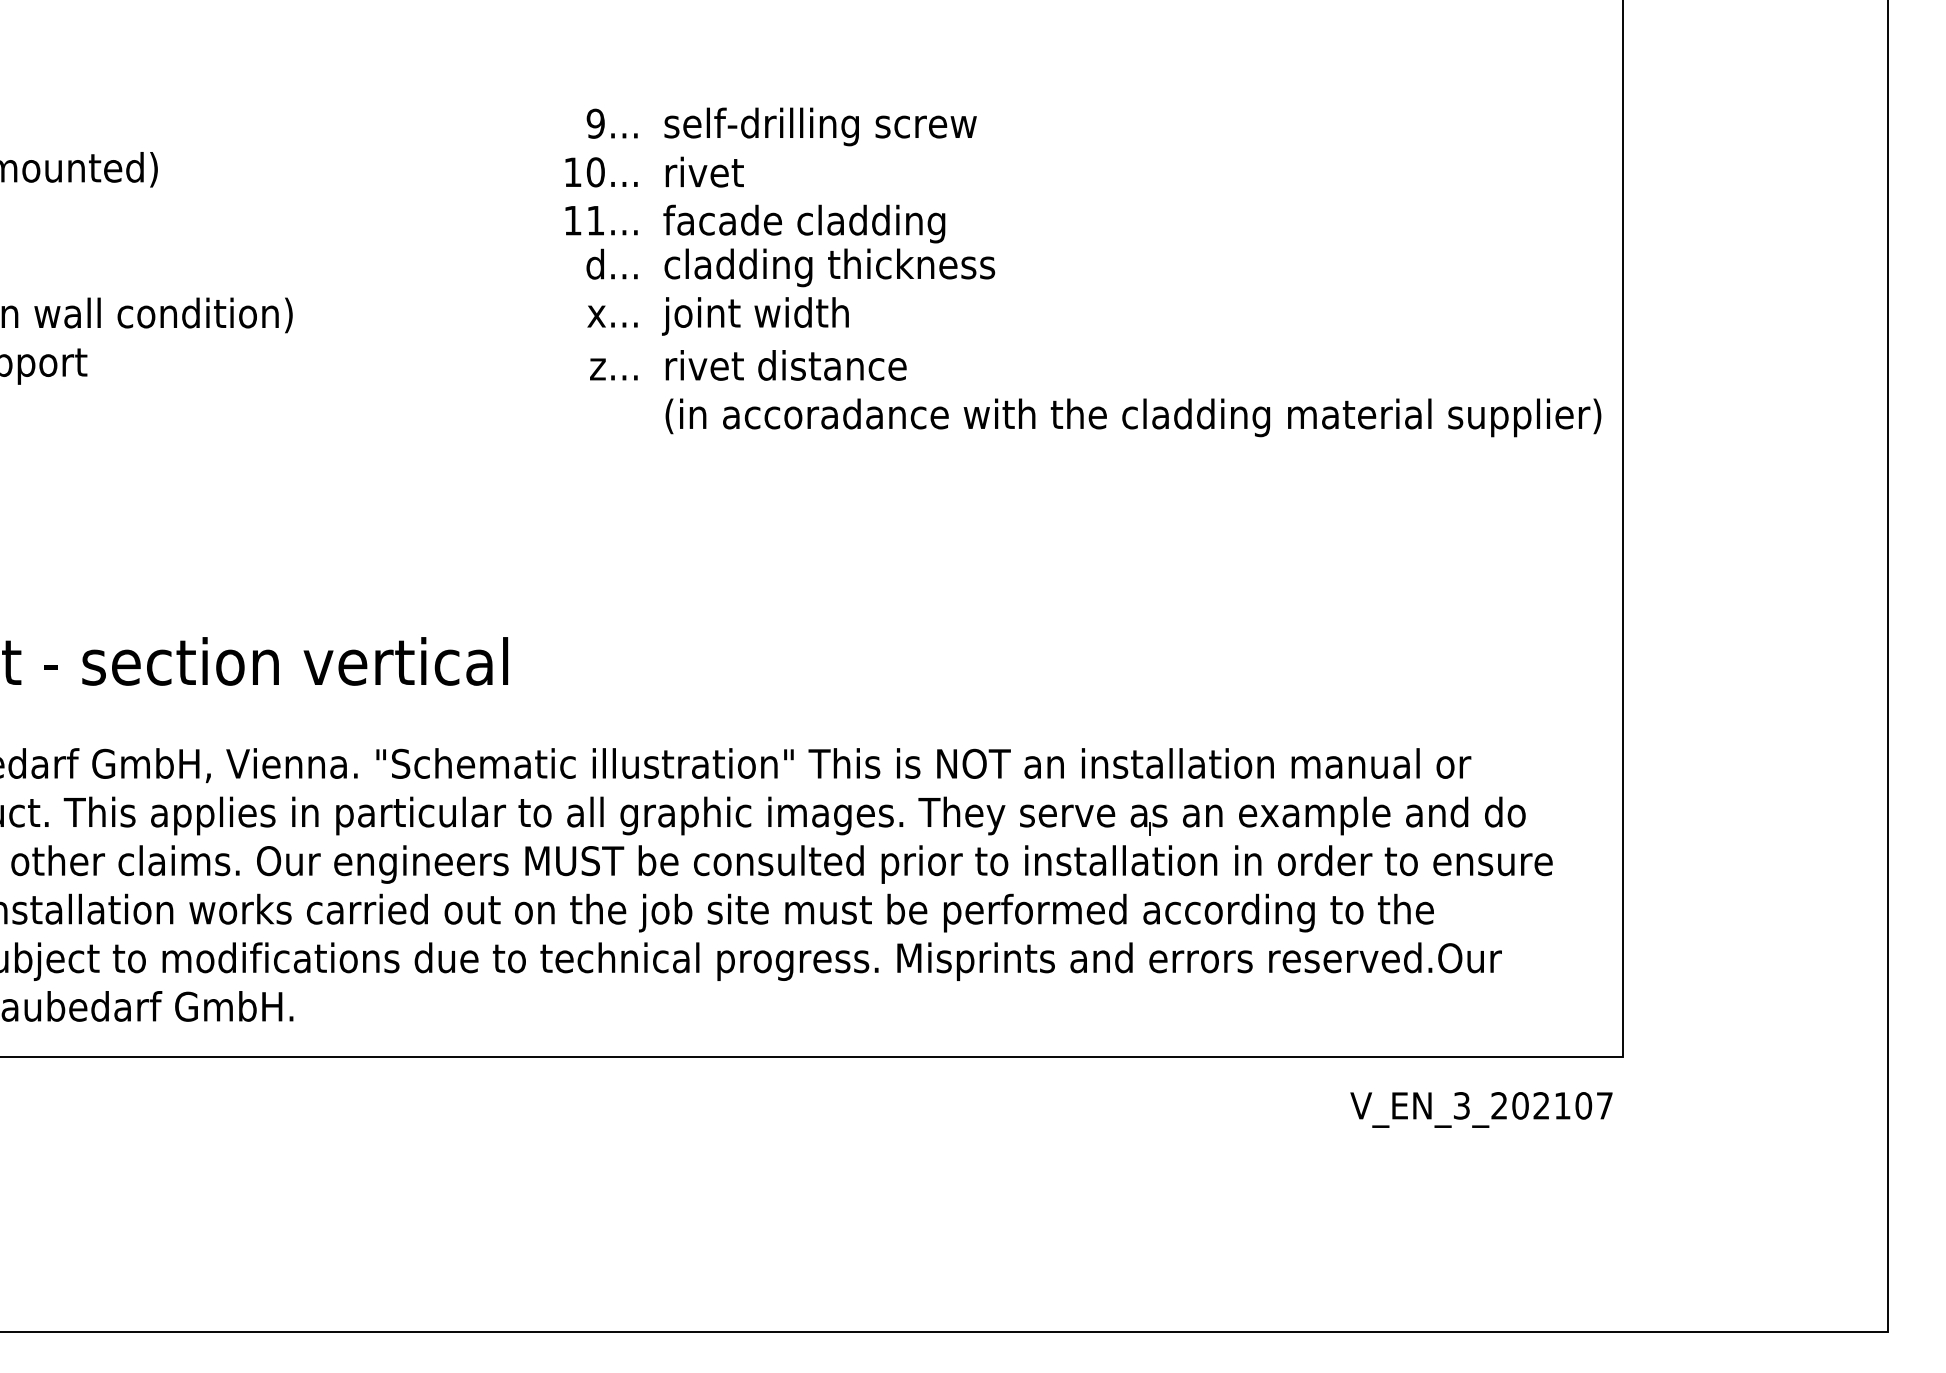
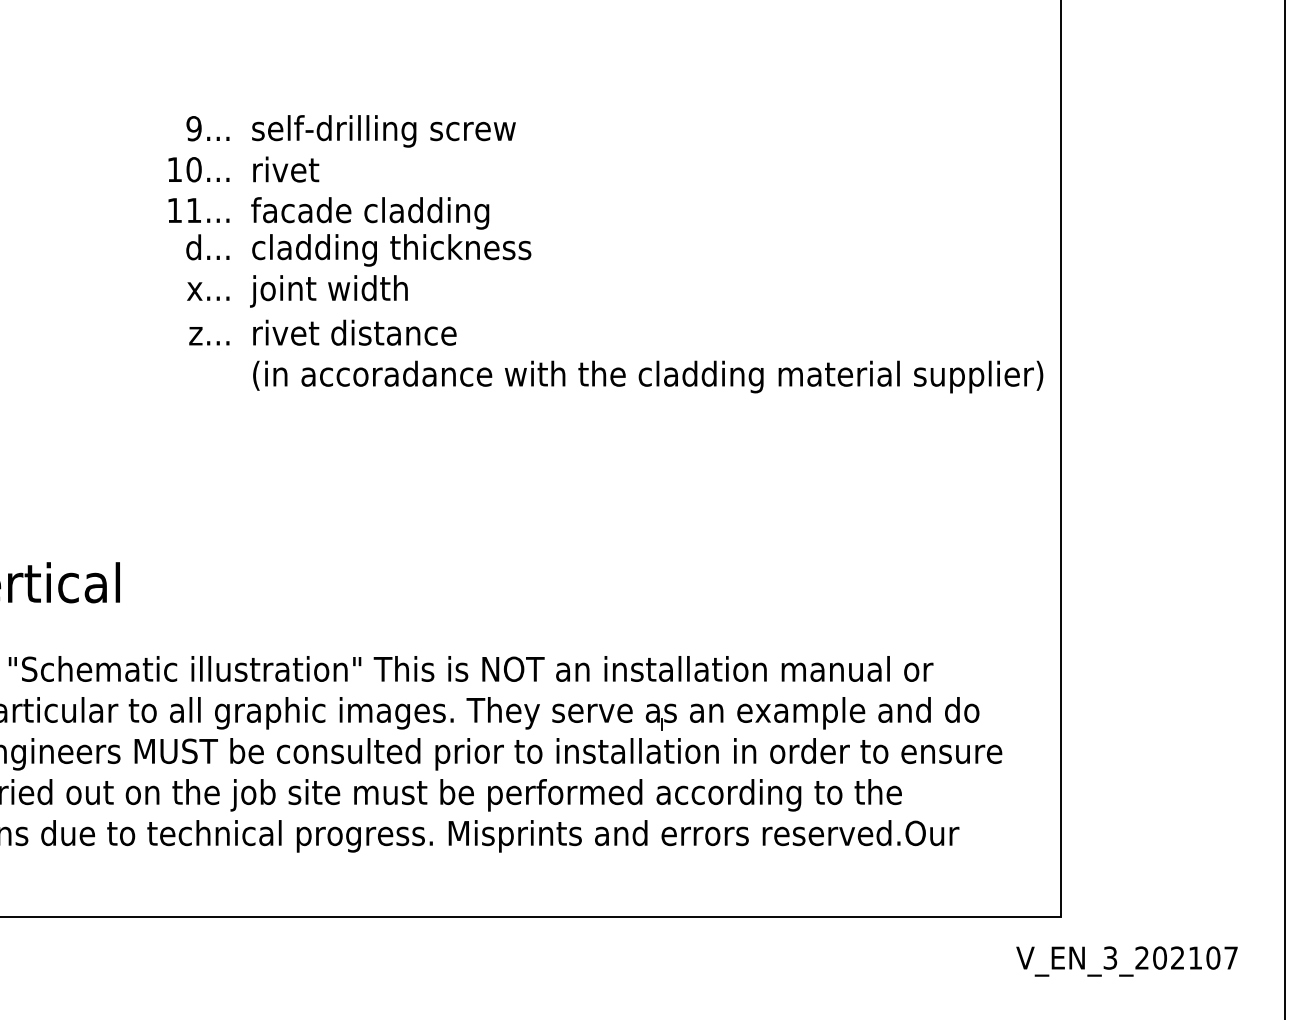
text: (1481, 1109) -> (1127, 961), moved

